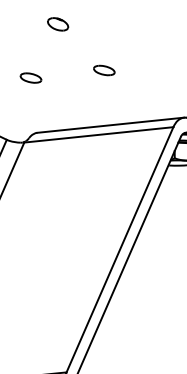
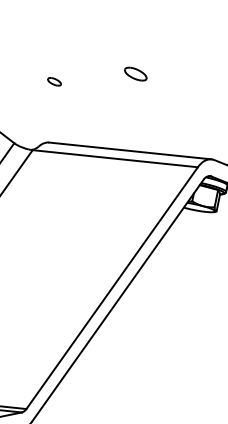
part: (57, 24) -> (95, 29), removed
part: (103, 70) -> (135, 73), moved
part: (30, 77) -> (54, 81), size x0.6

